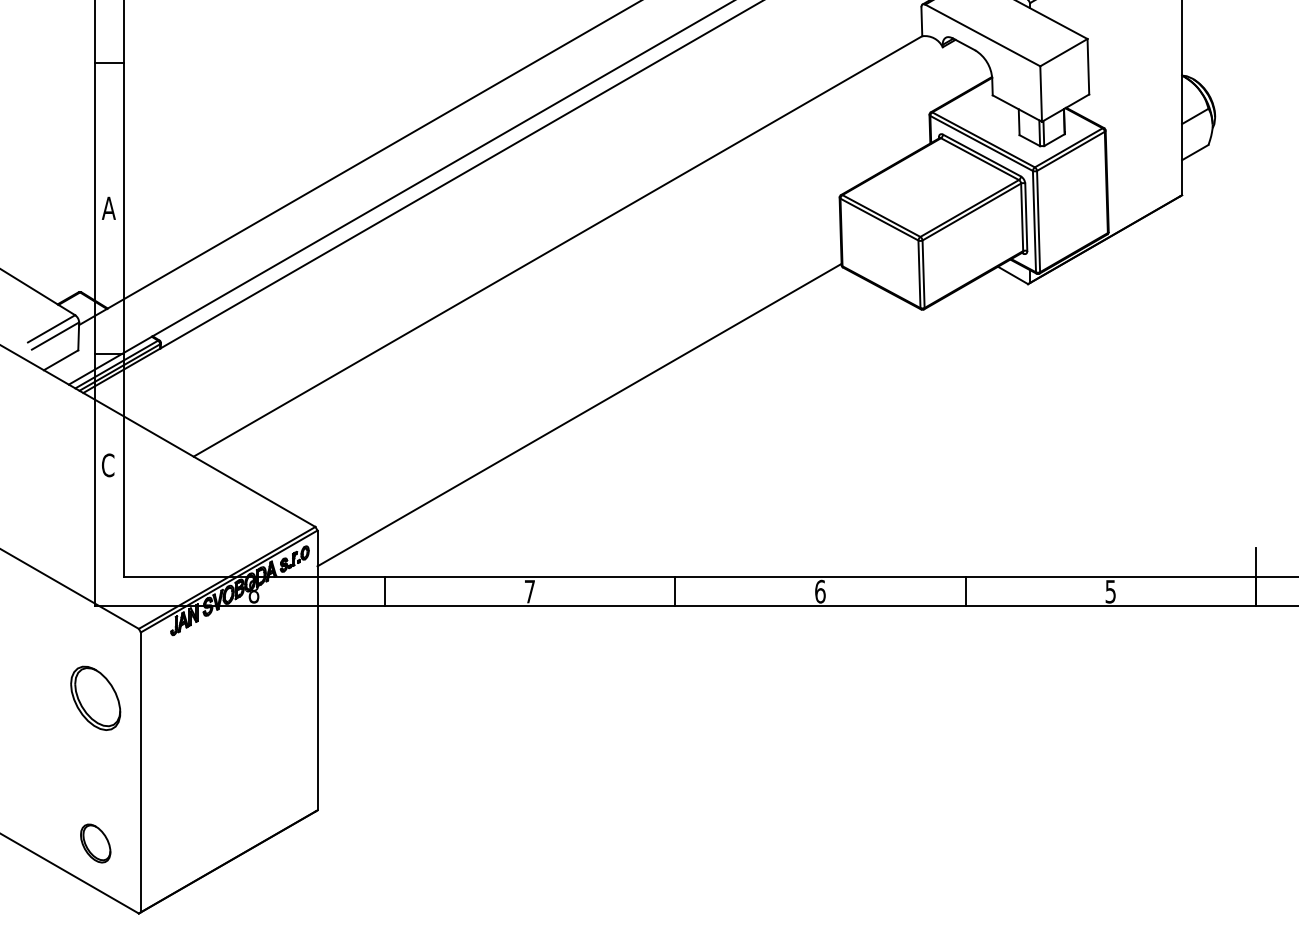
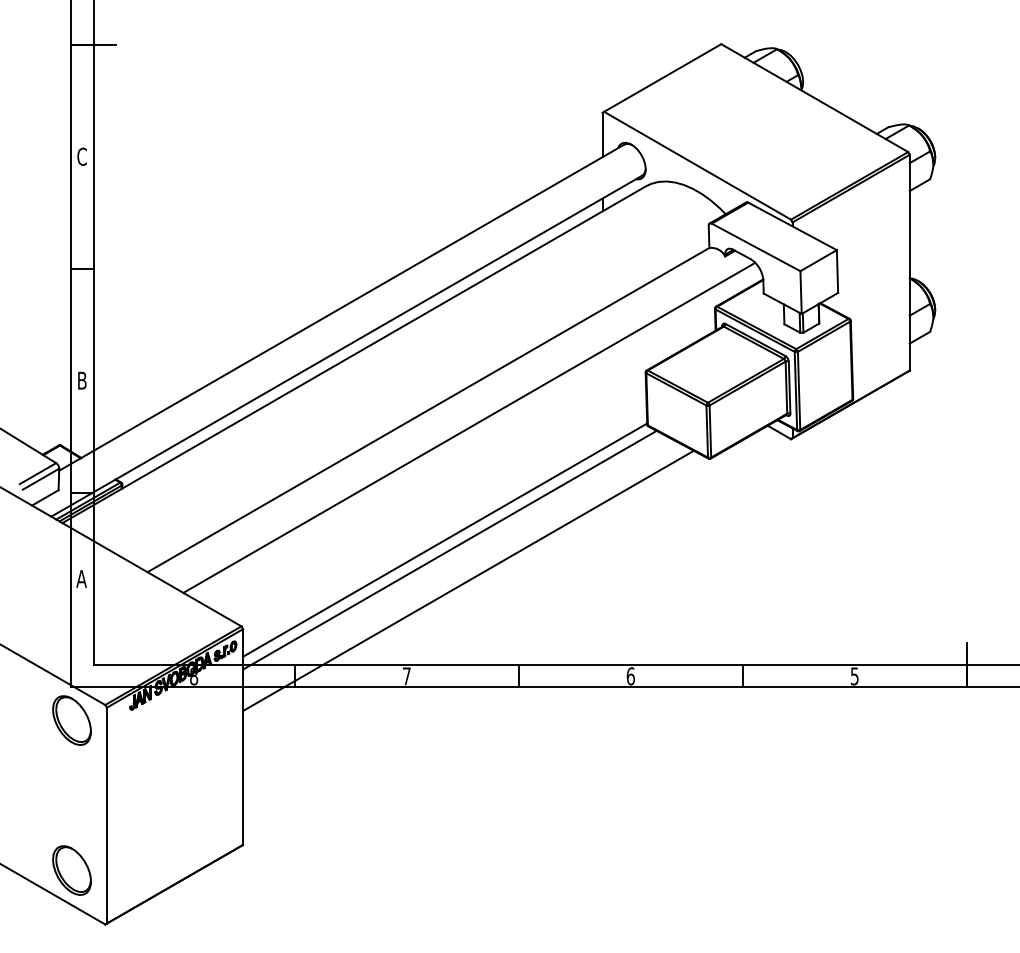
text: (108, 208) -> (81, 380), A -> B
line: (611, 269) -> (469, 427), added
line: (585, 427) -> (449, 549), added
text: (108, 464) -> (81, 578), C -> A
line: (609, 467) -> (468, 580), added
part: (95, 698) -> (71, 720), moved
part: (95, 843) -> (71, 870), size x1.67

